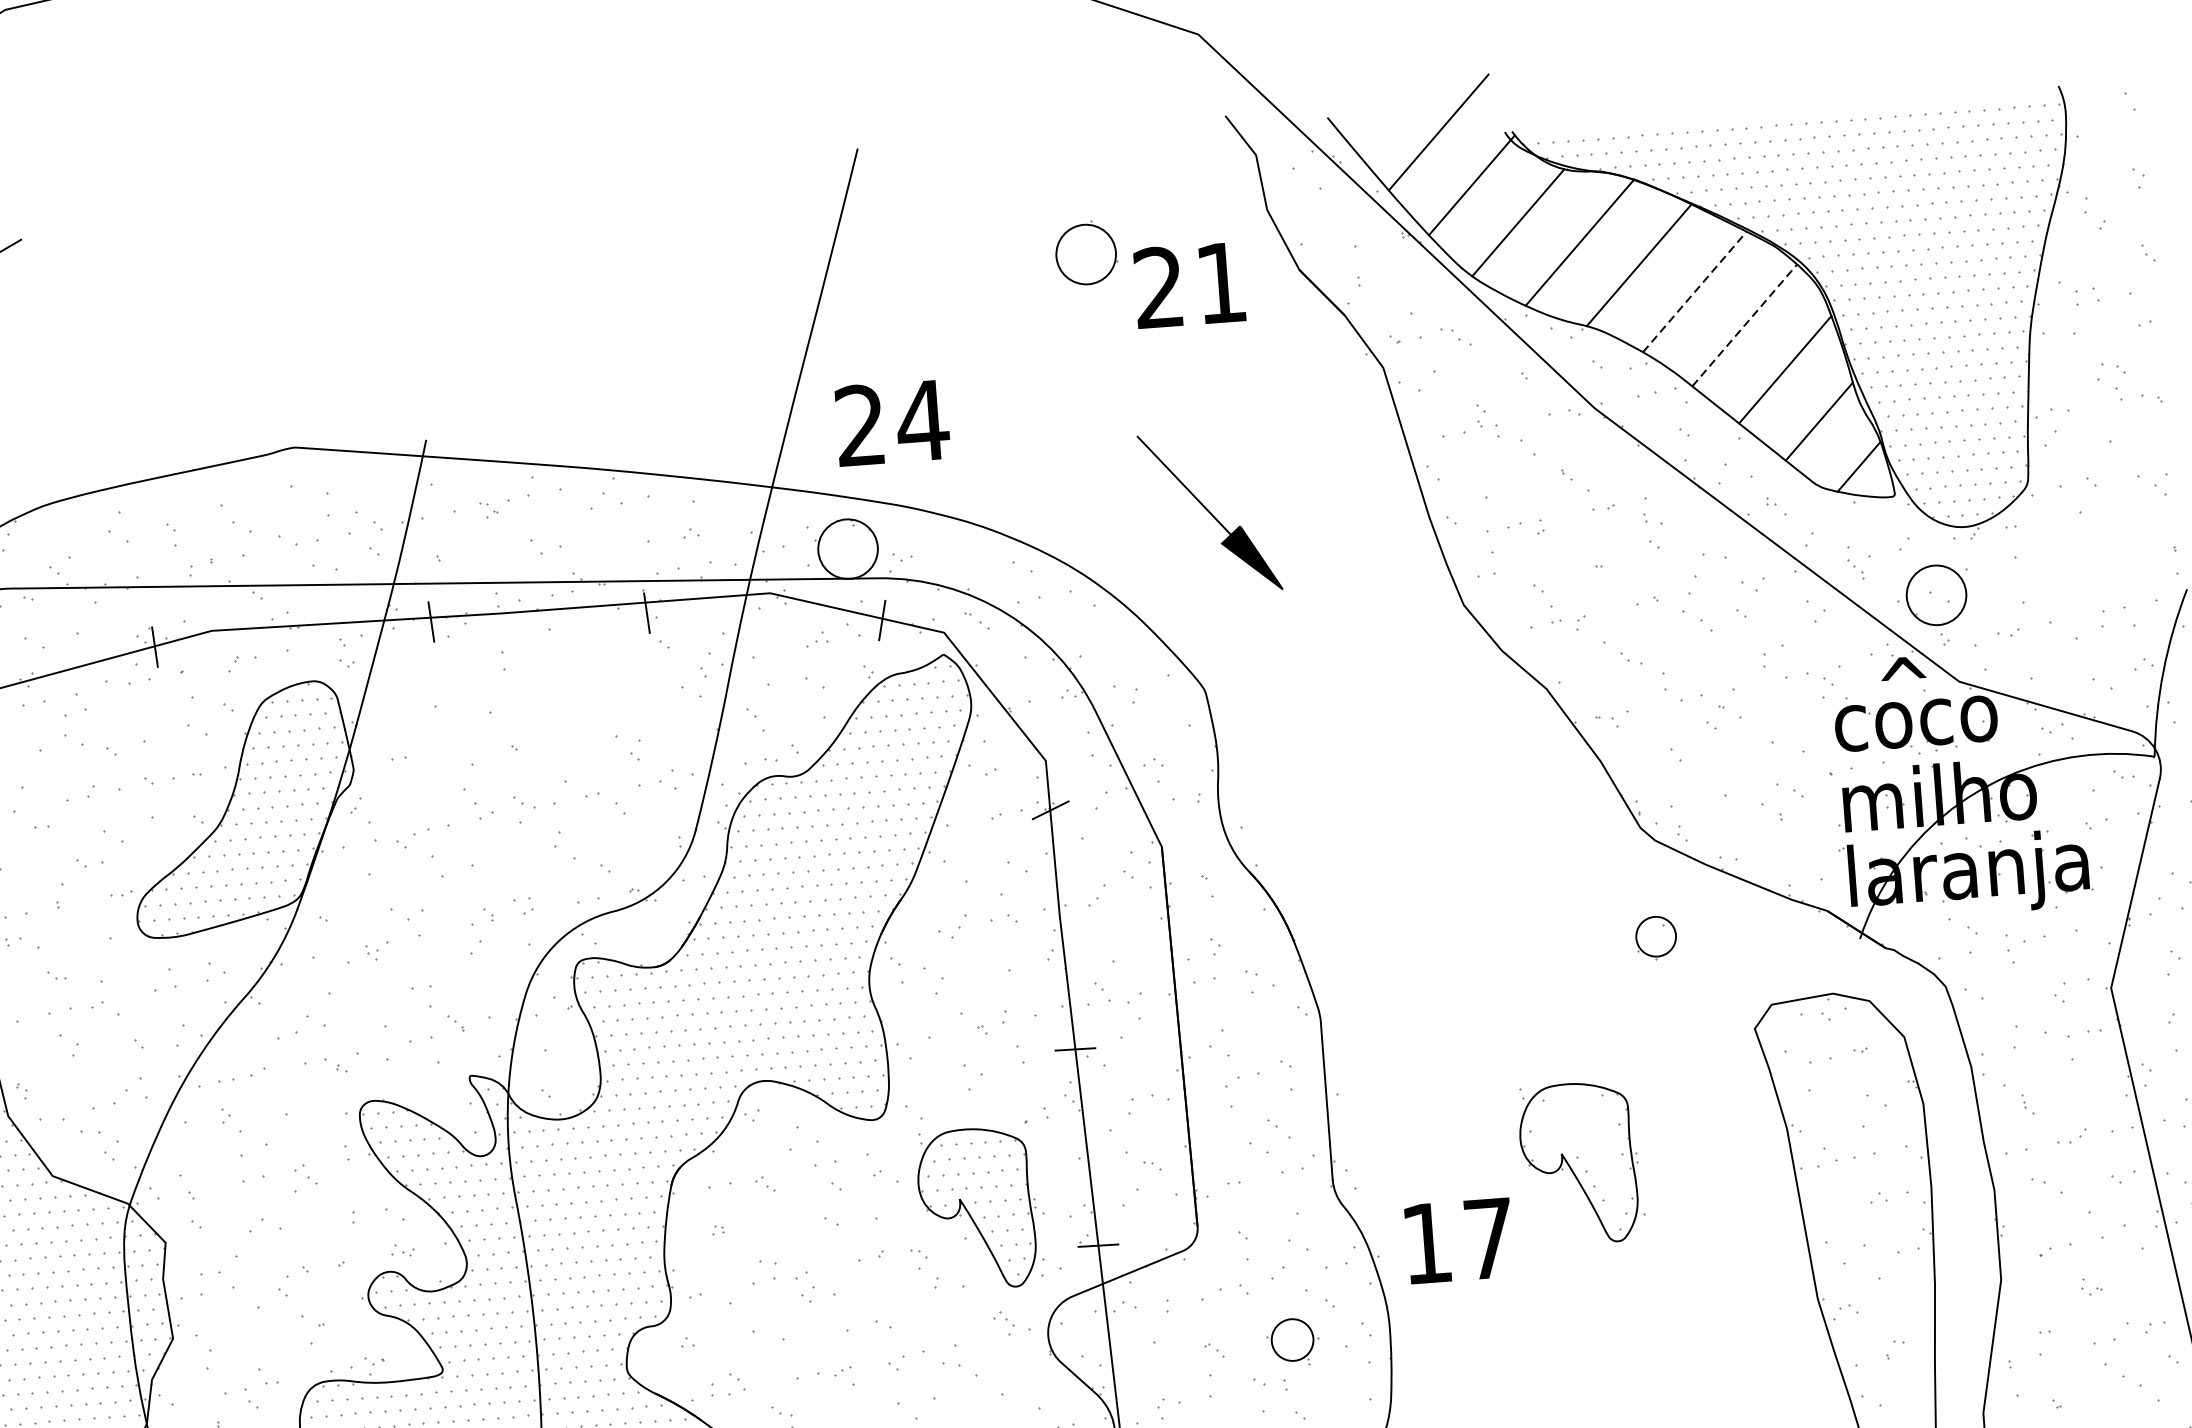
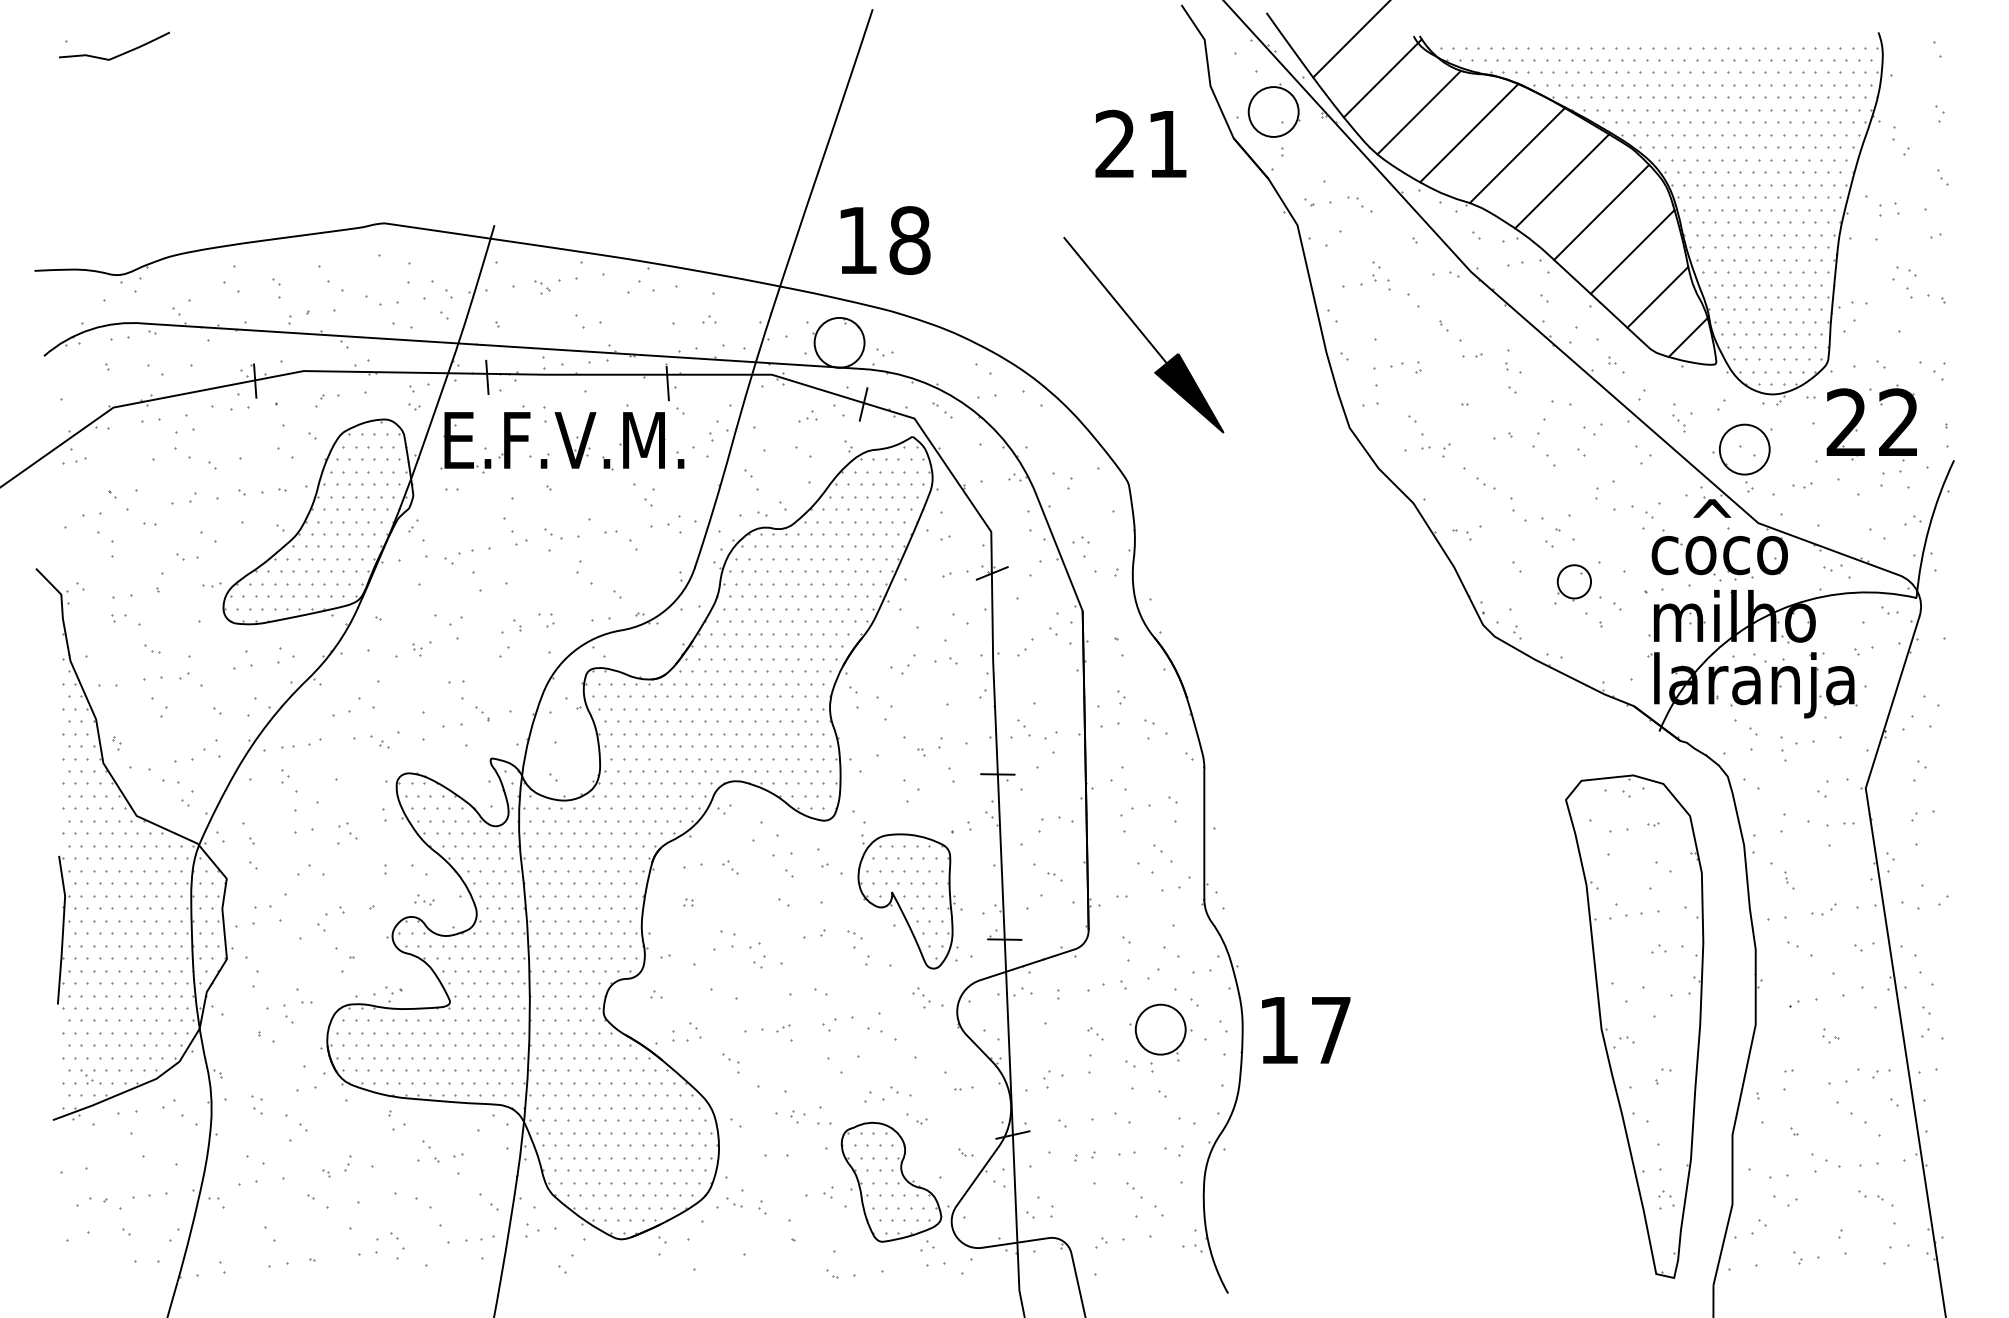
part: (1085, 252) -> (1273, 110), moved
line: (1695, 292) -> (1562, 181), dashed -> solid
line: (1745, 325) -> (1602, 212), dashed -> solid
text: (892, 423) -> (884, 240), 24 -> 18
part: (1209, 513) -> (1143, 335), size x1.43
part: (2072, 547) -> (1861, 418), added
part: (526, 688) -> (562, 438), added
part: (1655, 937) -> (1573, 582), moved
part: (1581, 1163) -> (1412, 901), removed
text: (1459, 1241) -> (1306, 1030), moved
part: (1292, 1342) -> (1160, 1032), size x1.43

